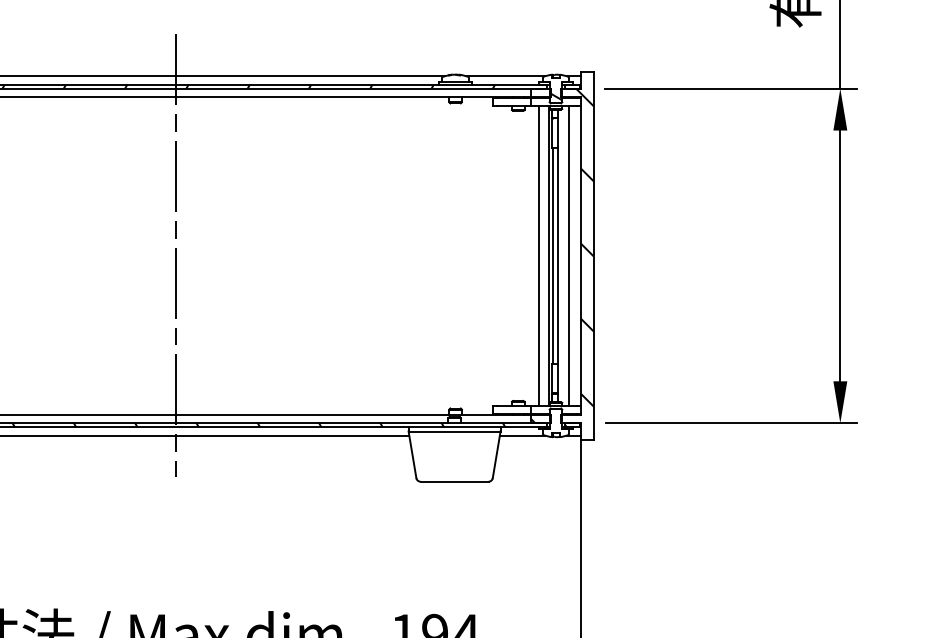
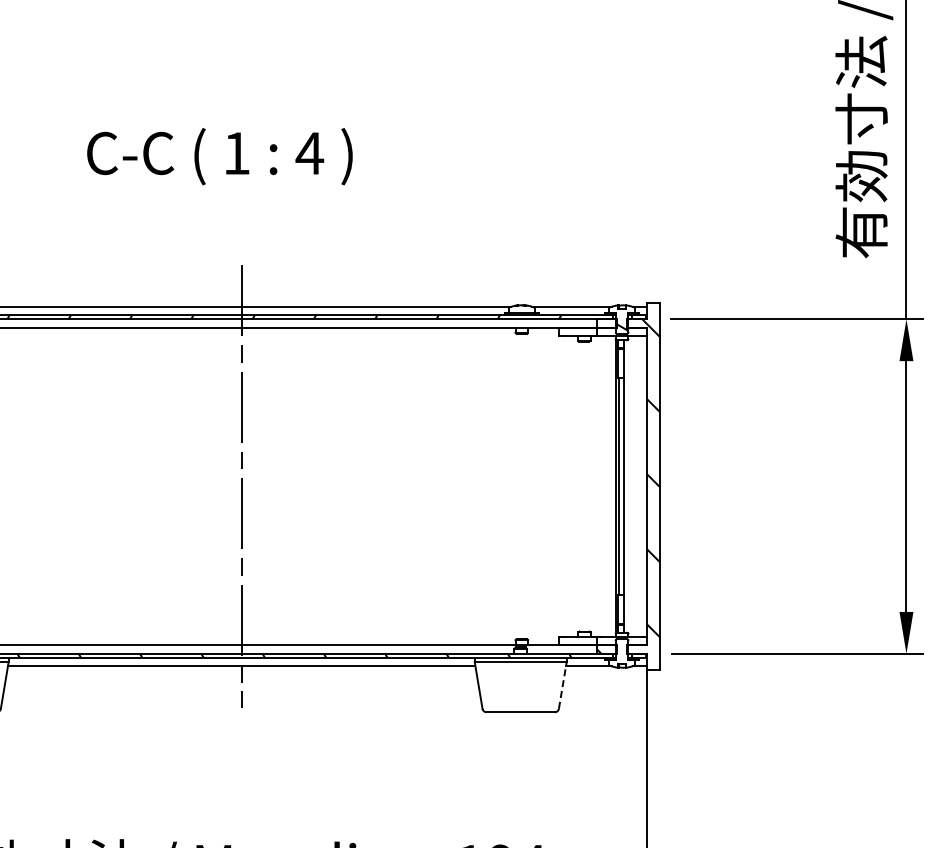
line: (539, 255) -> (605, 486), removed
line: (568, 255) -> (634, 486), removed
line: (496, 454) -> (562, 685), solid -> dashed

